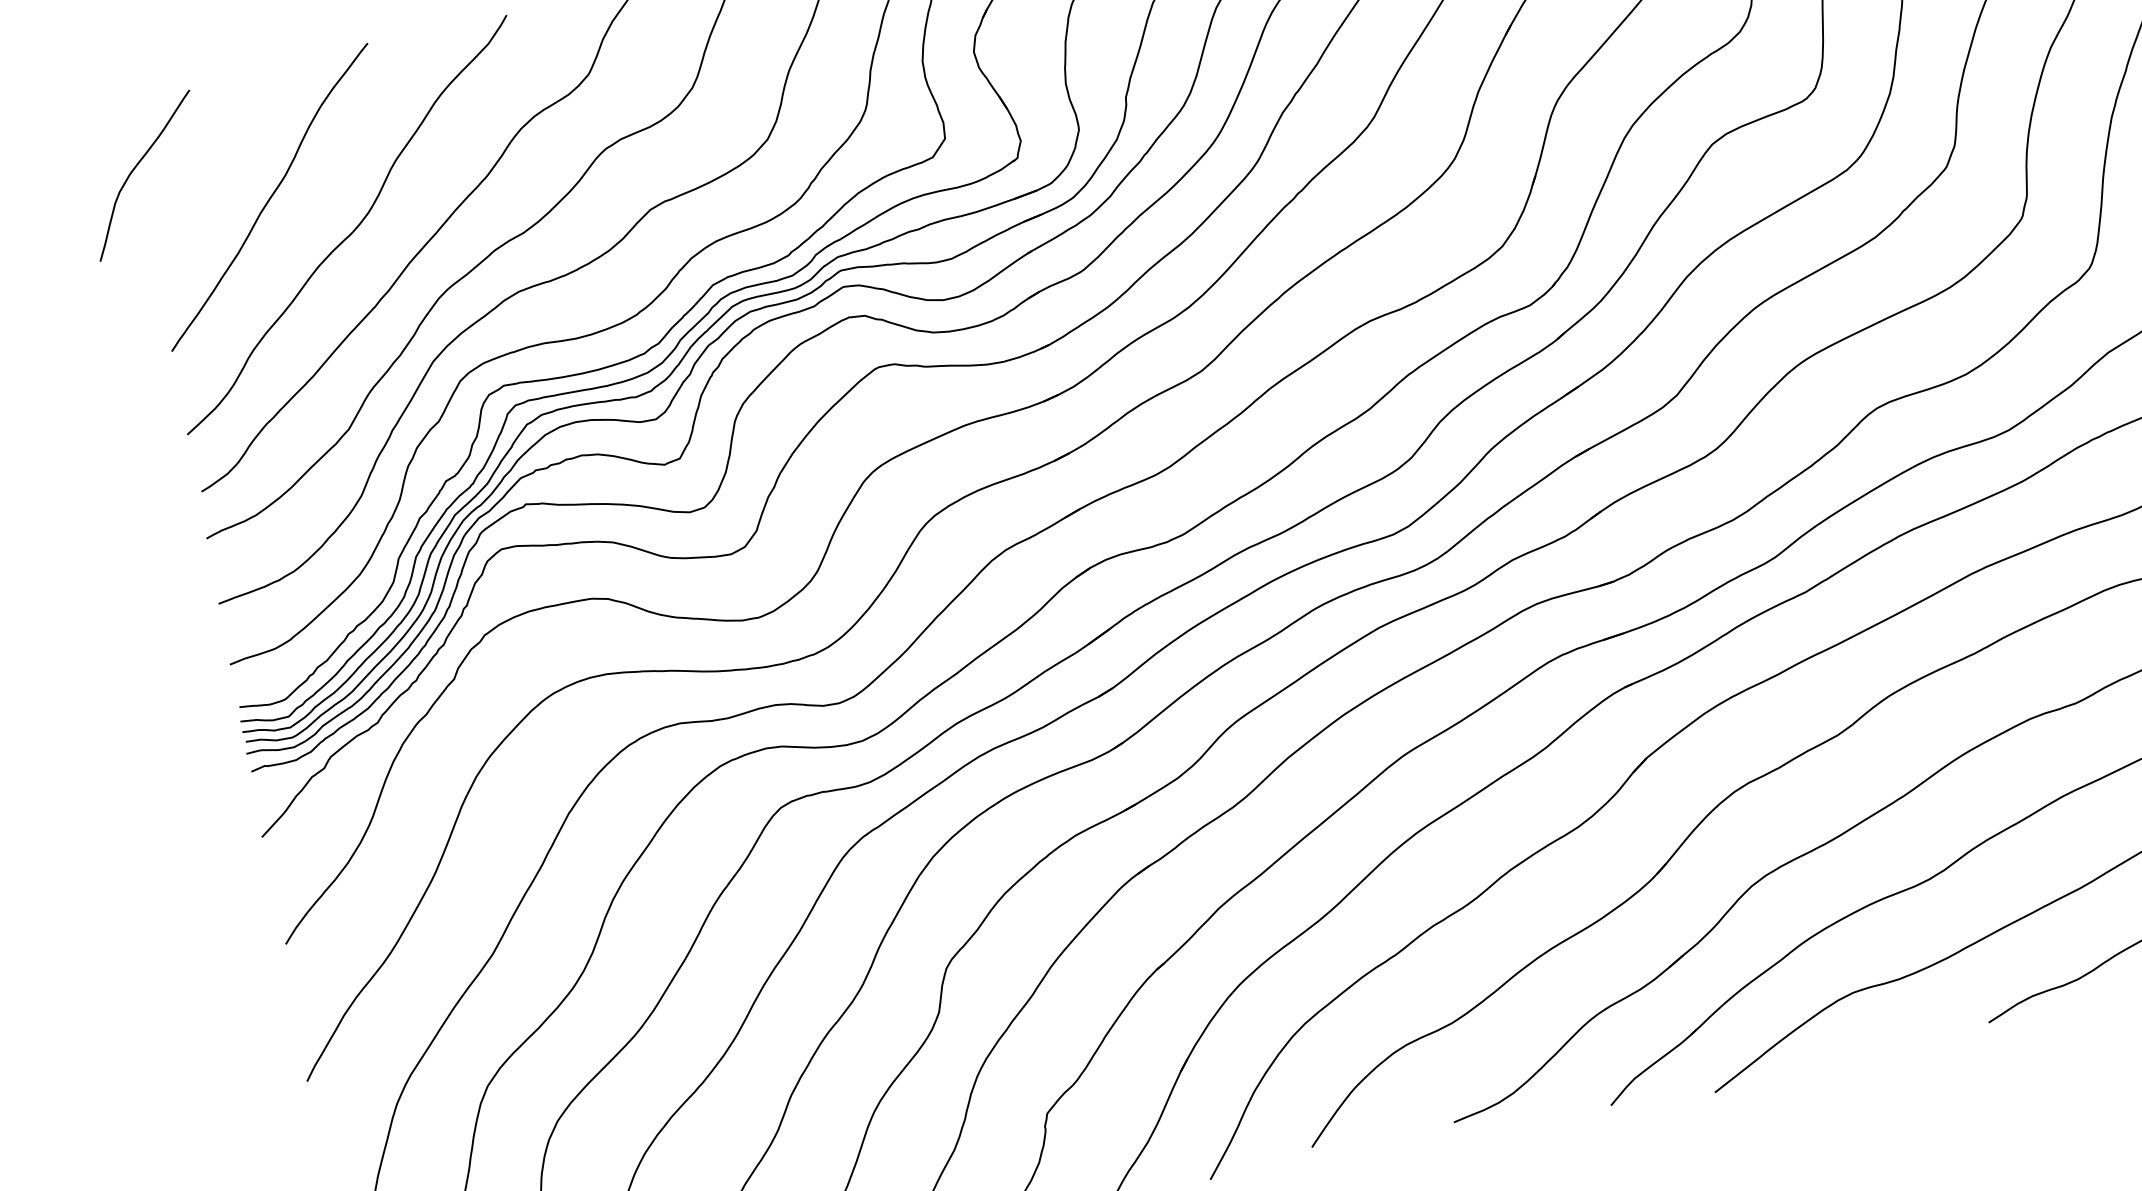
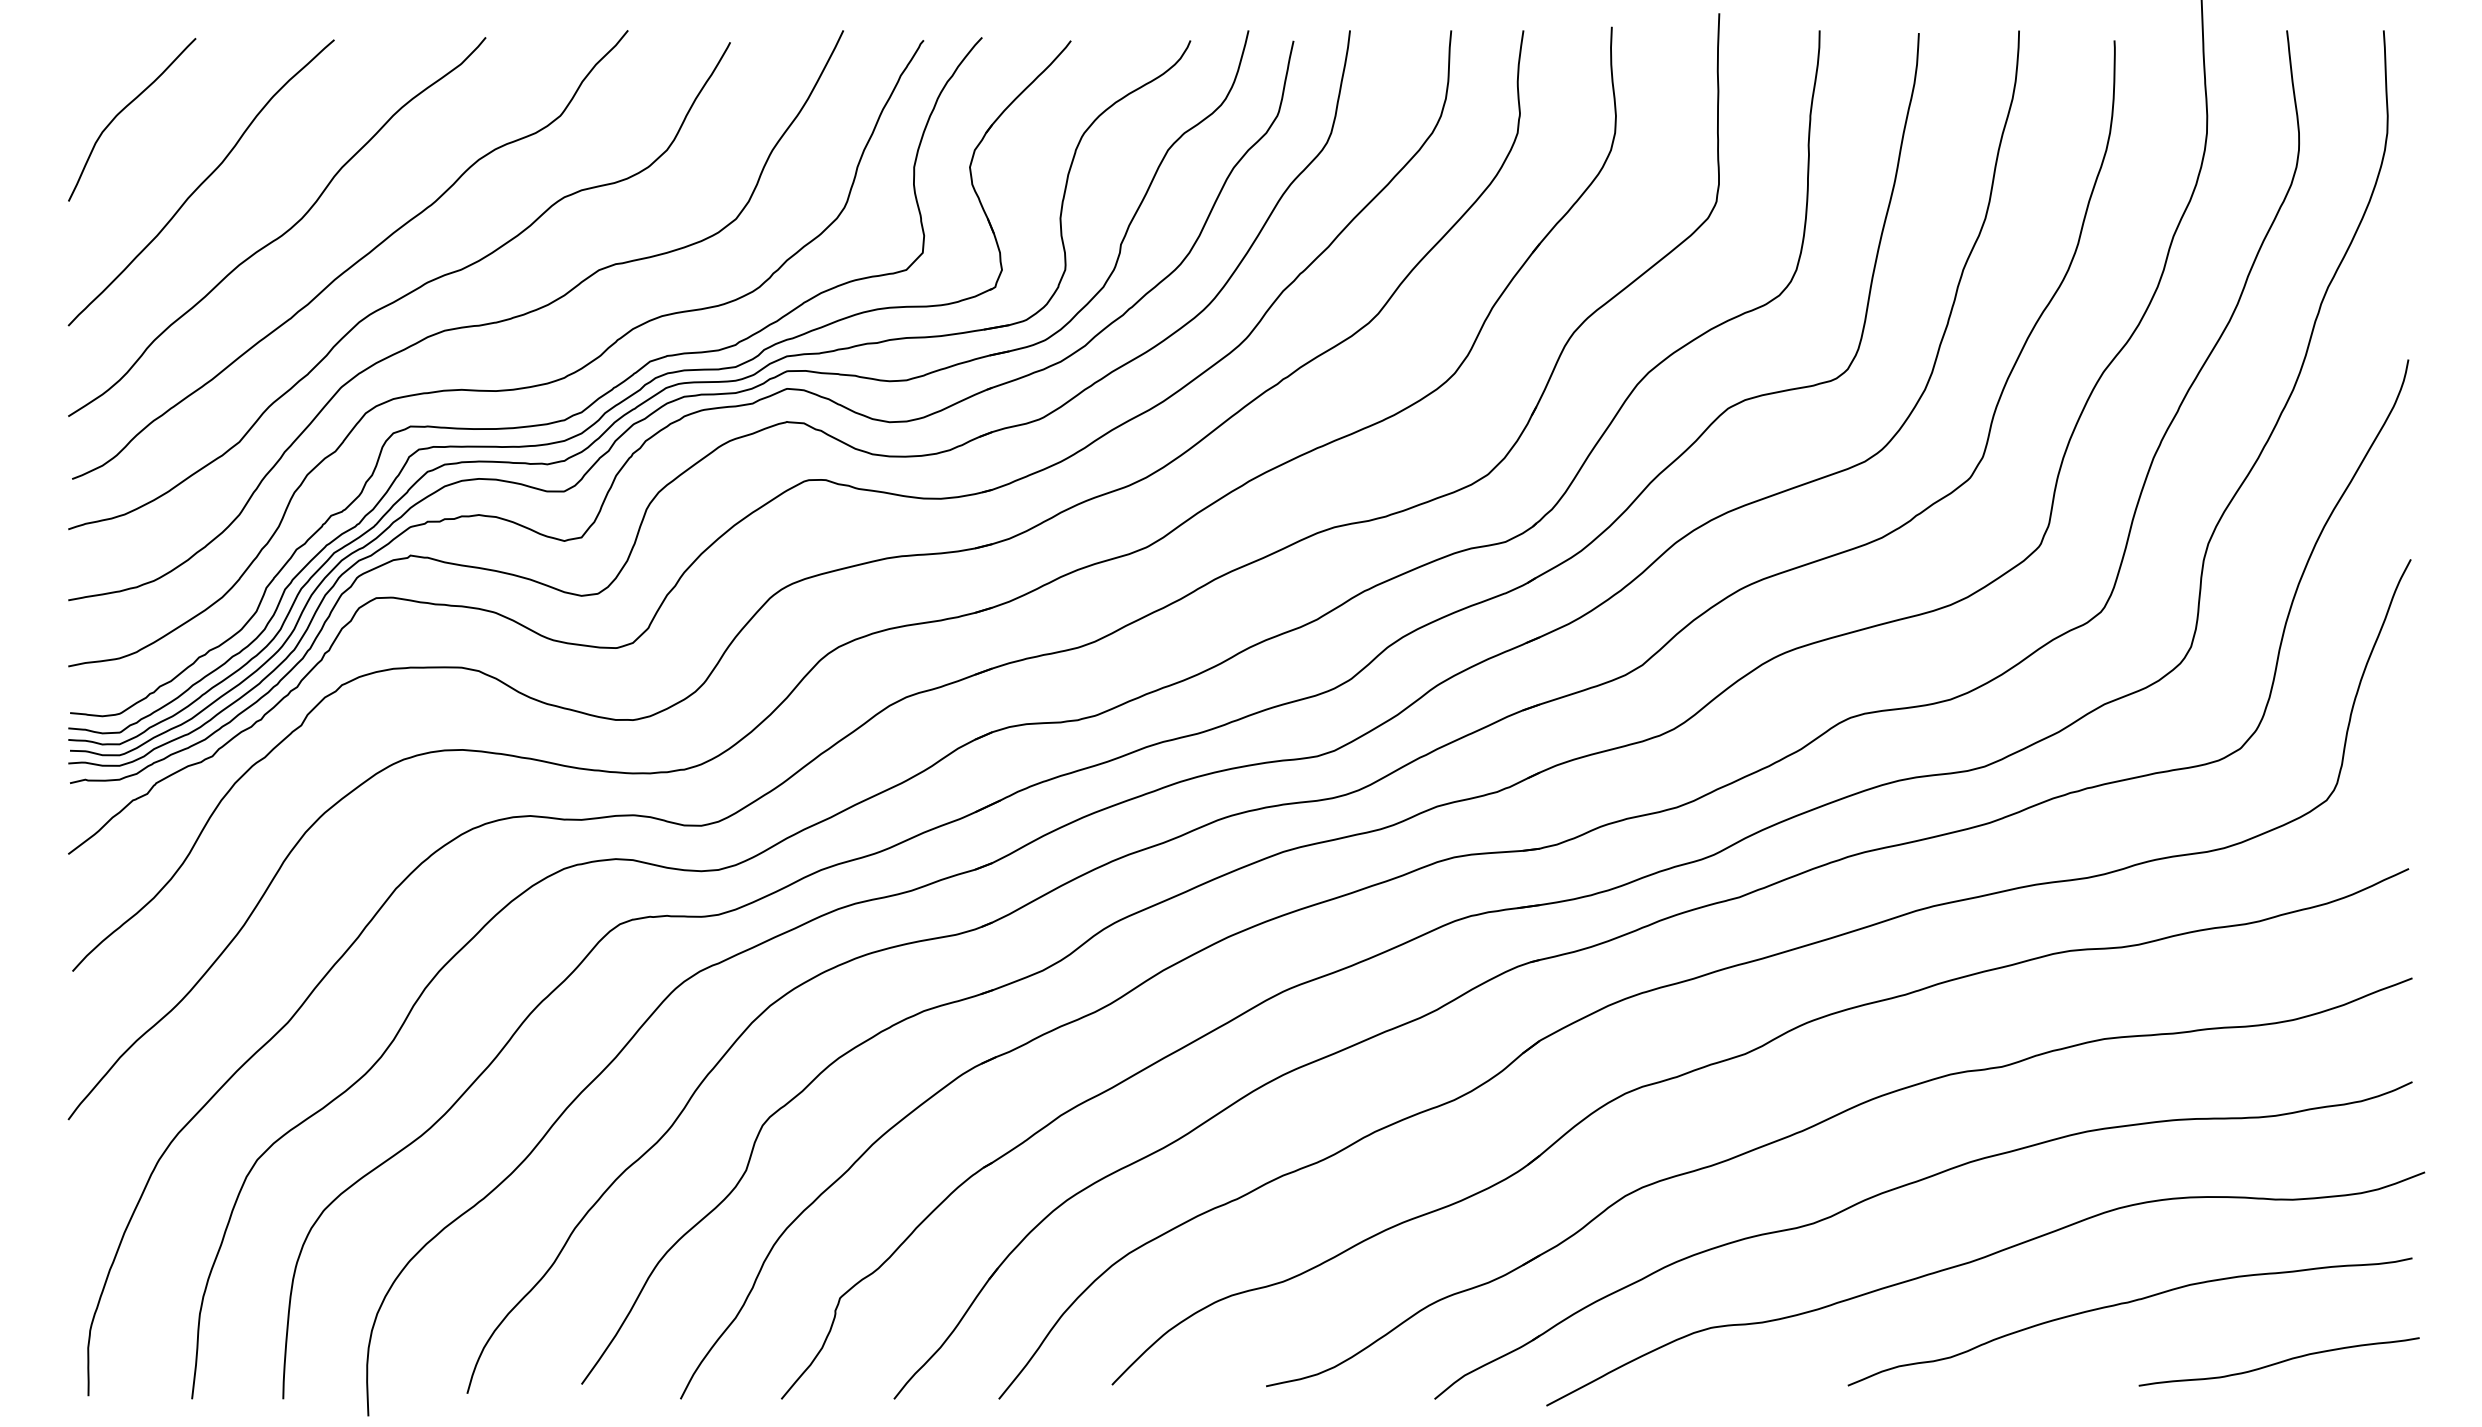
curve: (135, 168) -> (123, 110), moved

